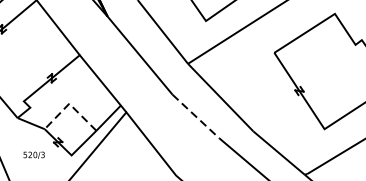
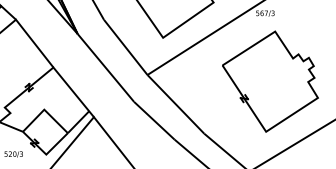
line: (70, 104) -> (45, 110), dashed -> solid
line: (196, 116) -> (154, 120), dashed -> solid

